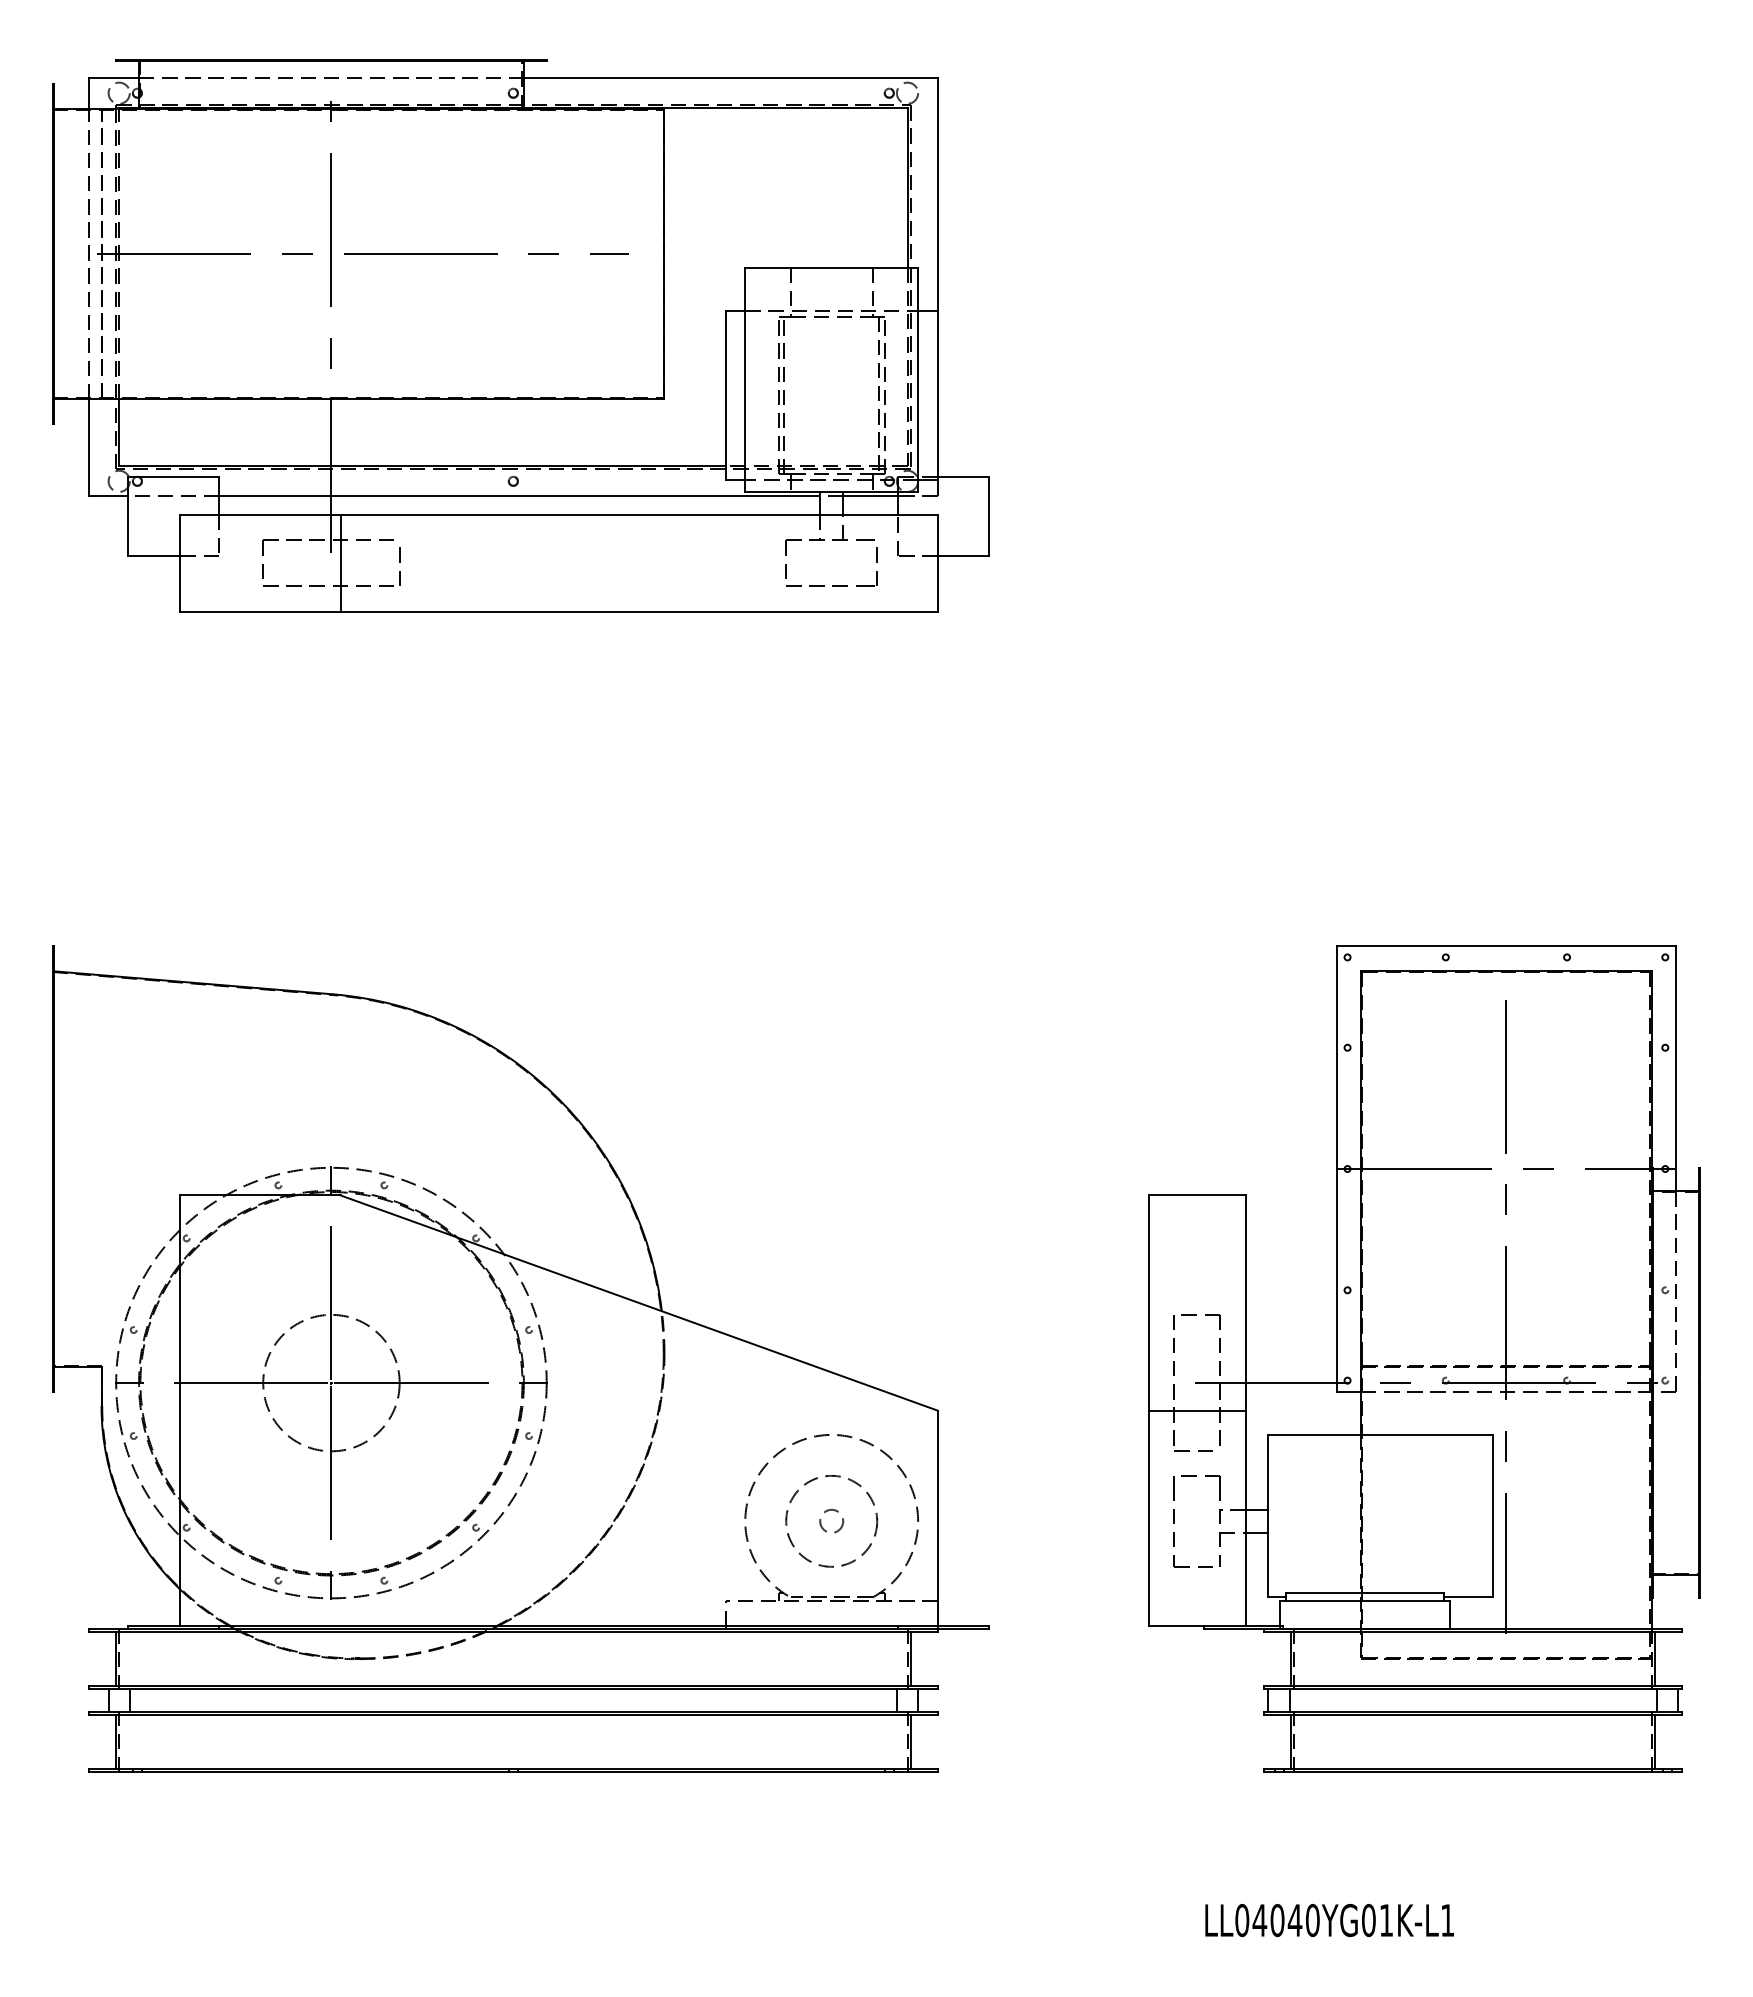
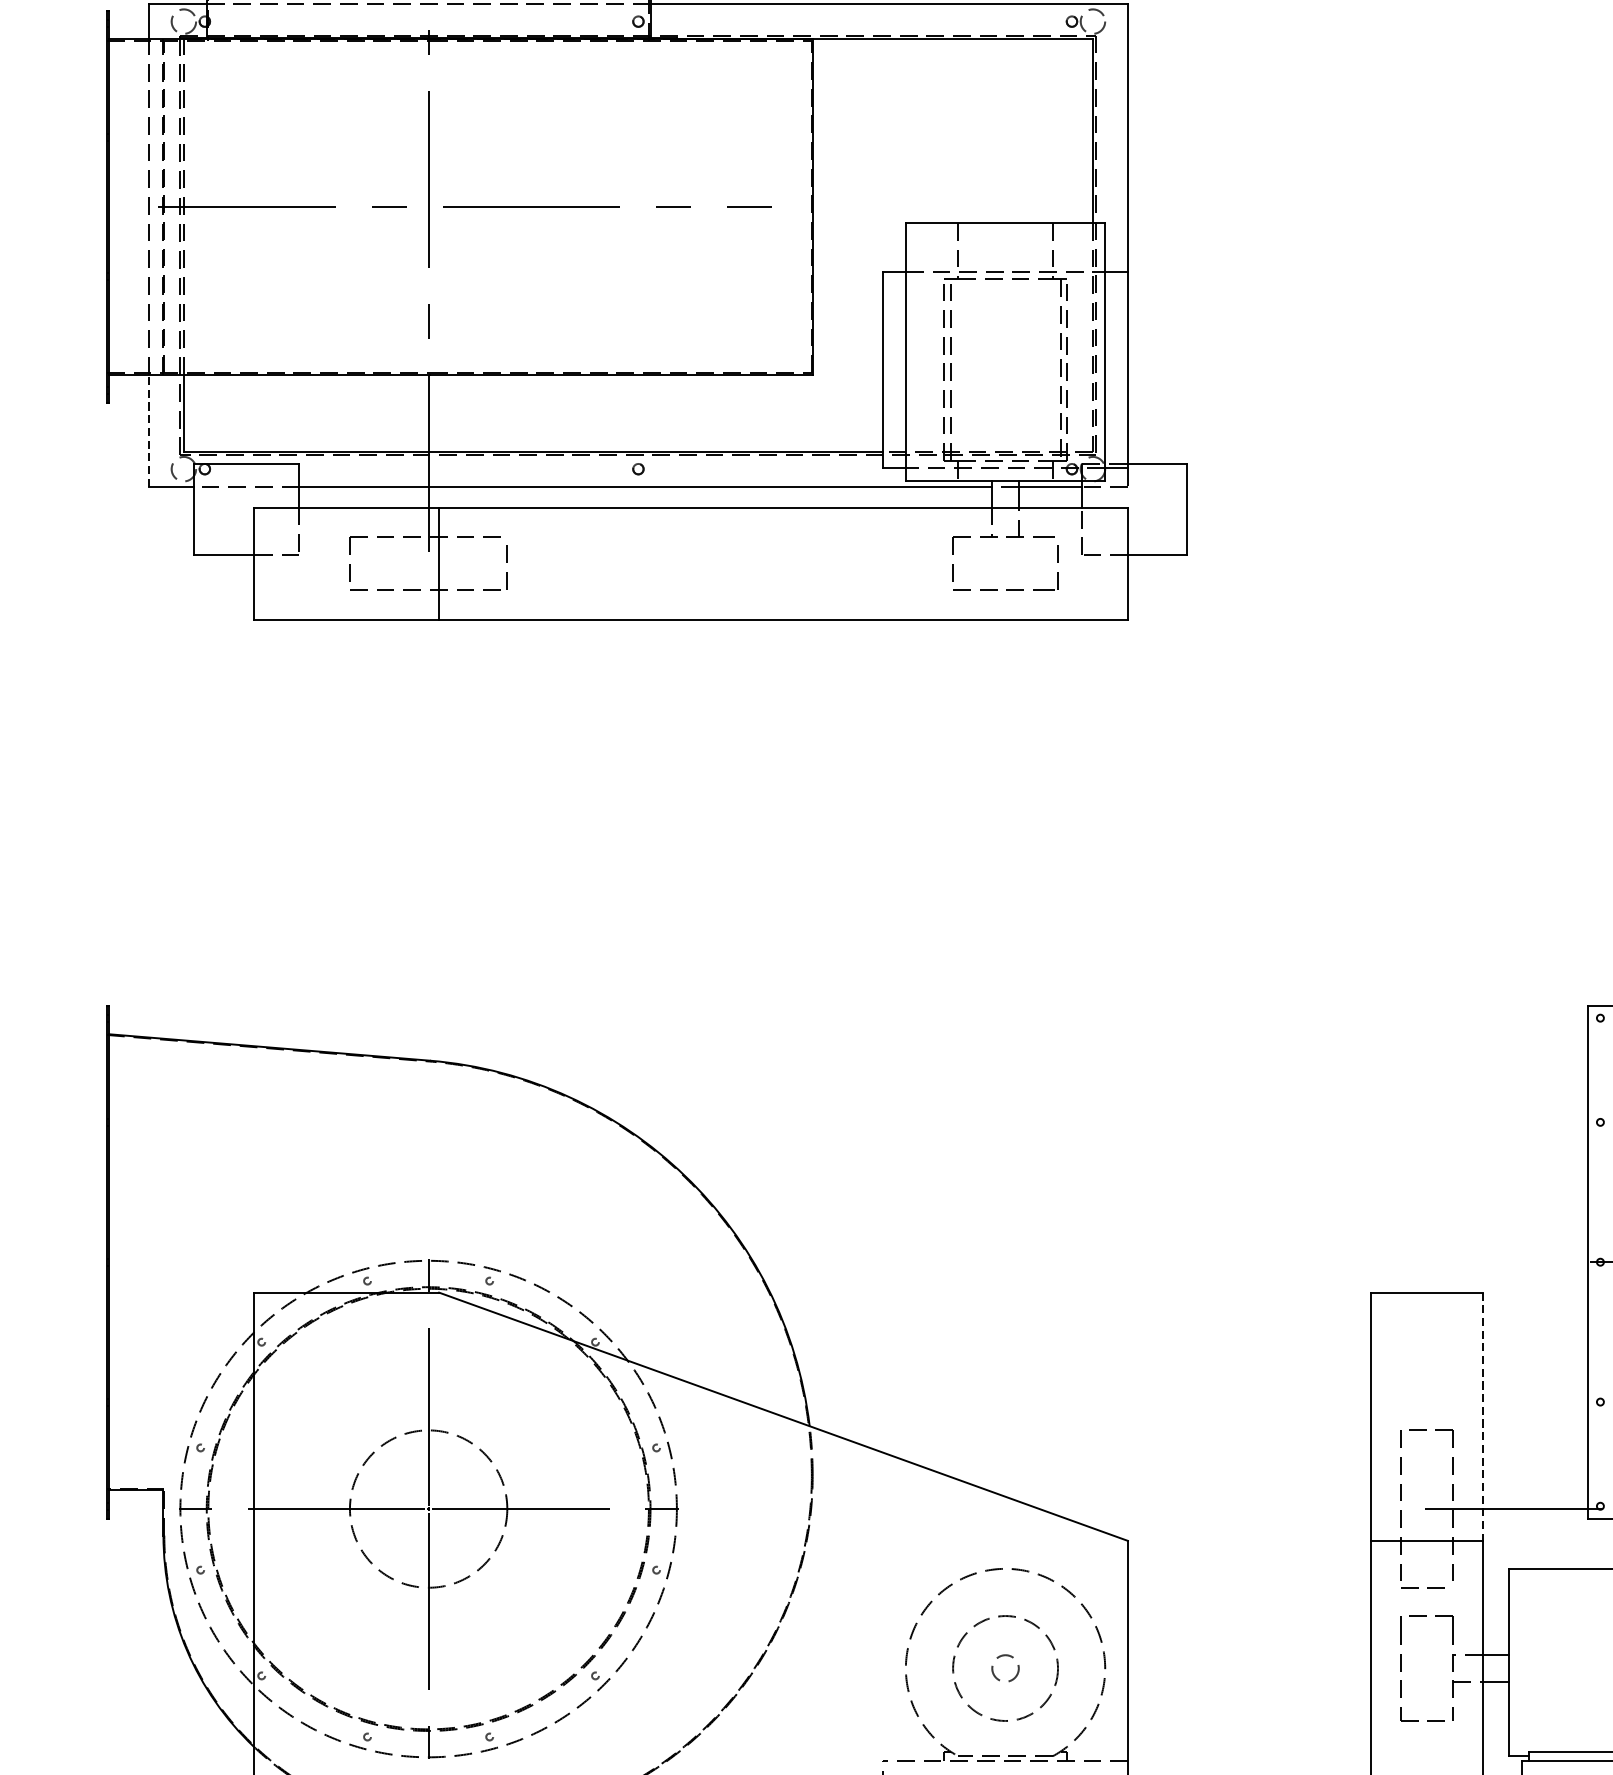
line: (88, 447) -> (148, 430), solid -> dashed
line: (1245, 1303) -> (1482, 1417), solid -> dashed

